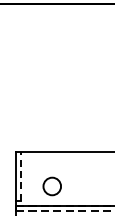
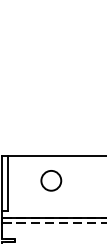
line: (20, 175) -> (7, 183), dashed -> solid
circle: (51, 186) -> (50, 180), moved

